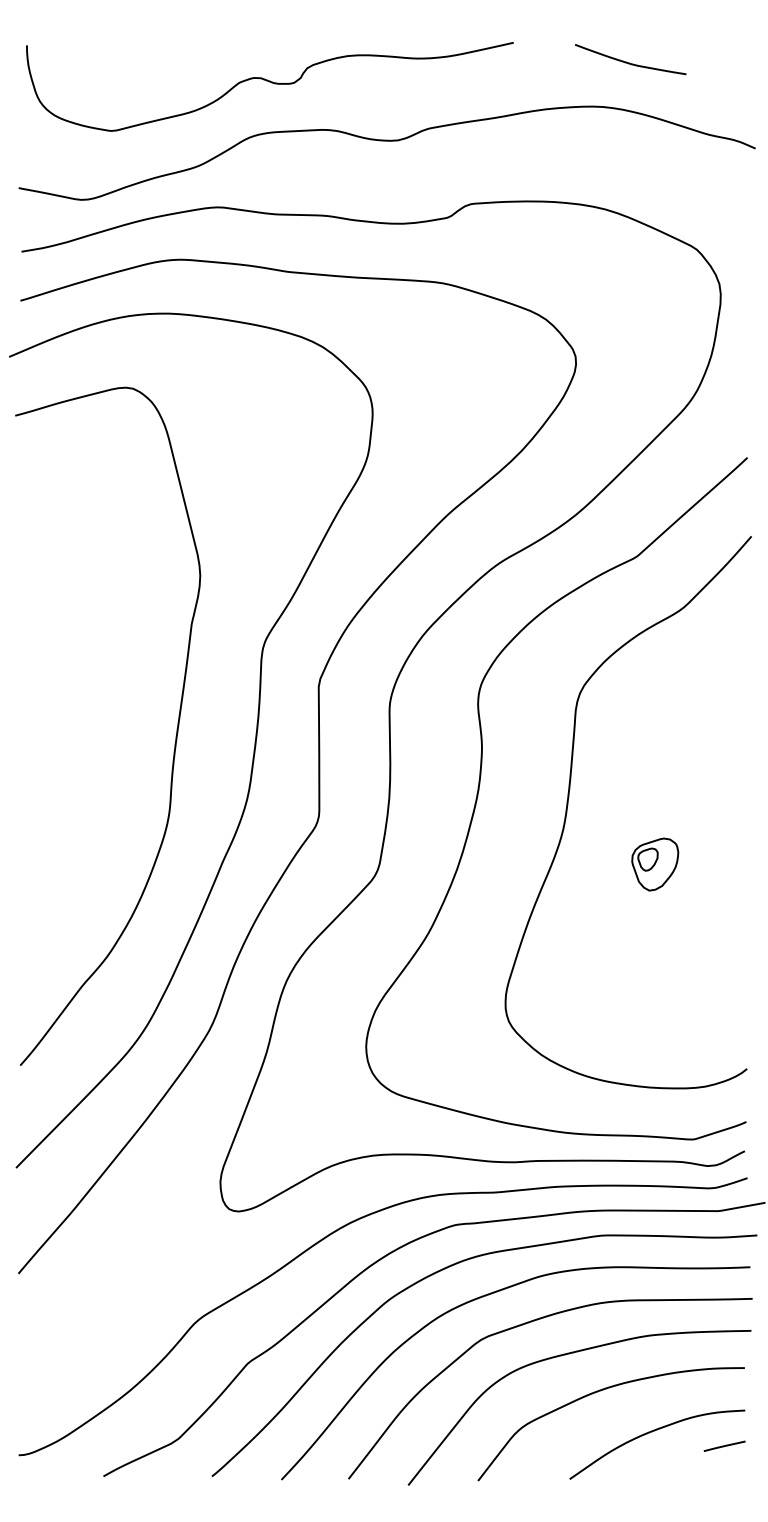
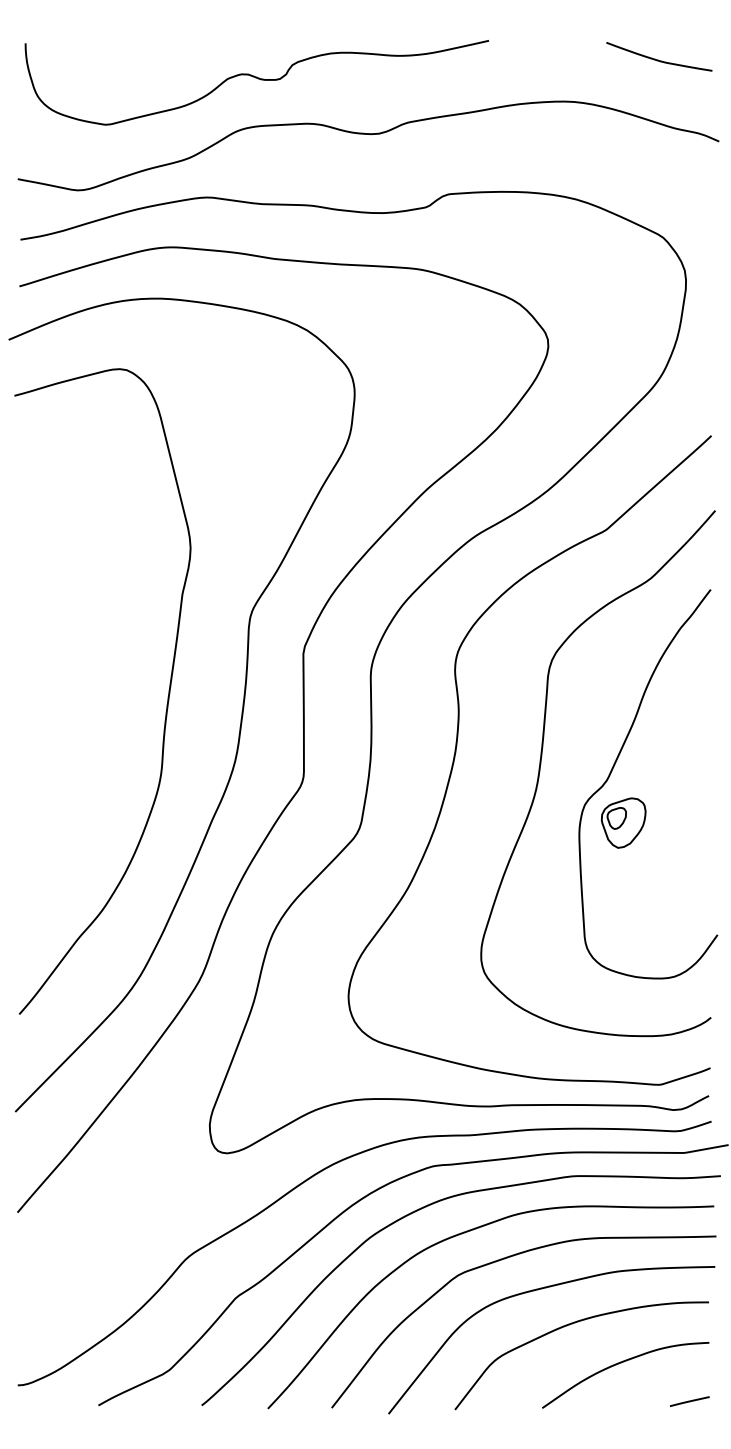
curve: (629, 62) -> (658, 59), moved
curve: (643, 810) -> (612, 771), added
line: (724, 1445) -> (689, 1400), moved

